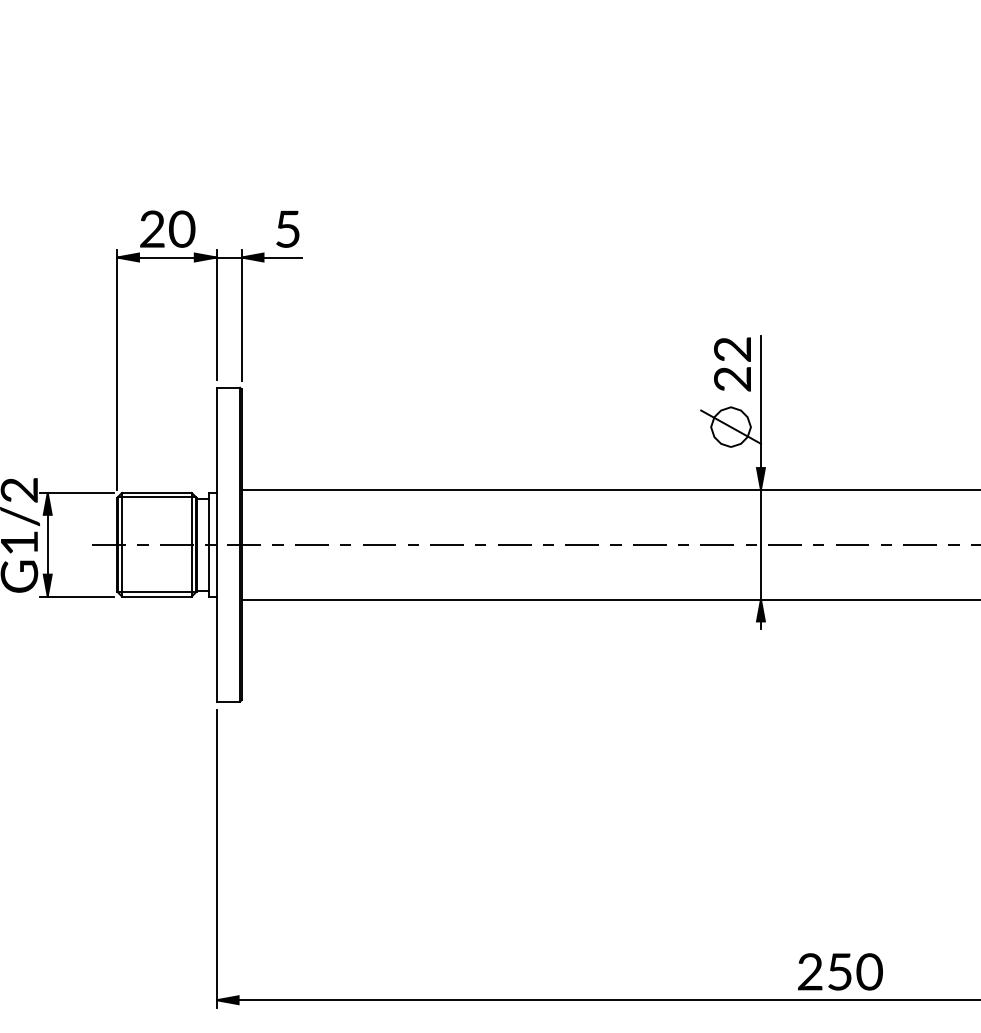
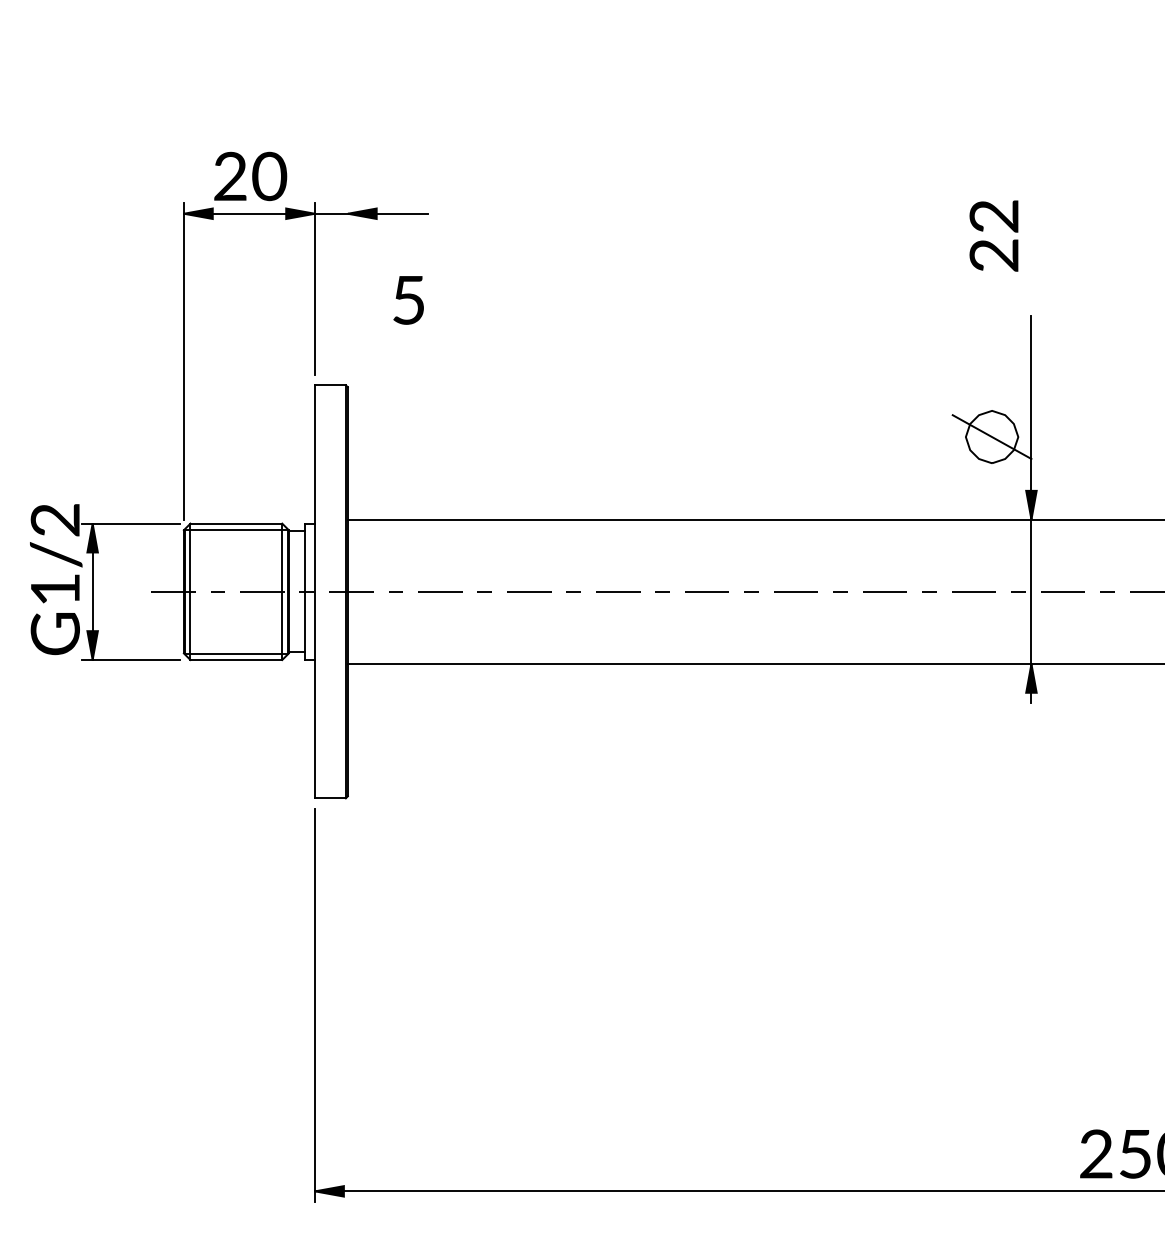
text: (287, 229) -> (408, 300), moved
line: (241, 315) -> (347, 290), removed
text: (732, 364) -> (994, 236), moved

